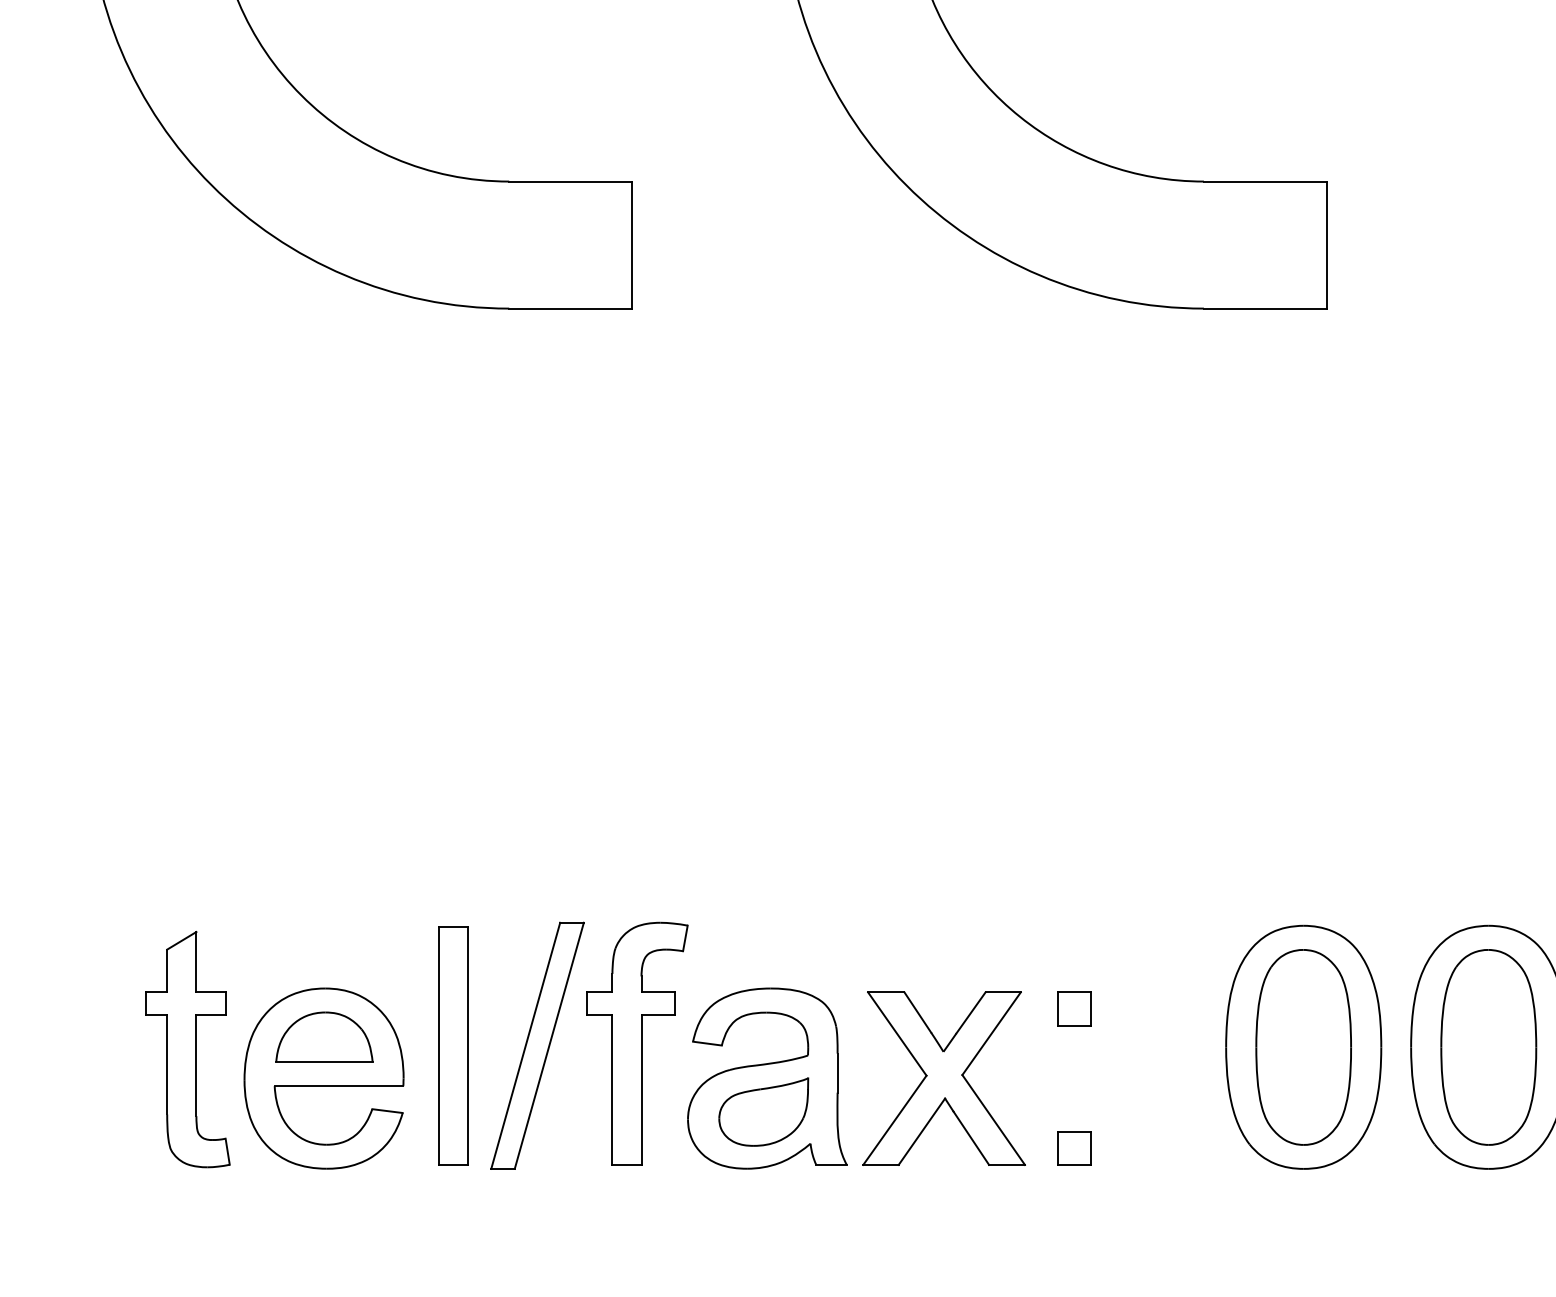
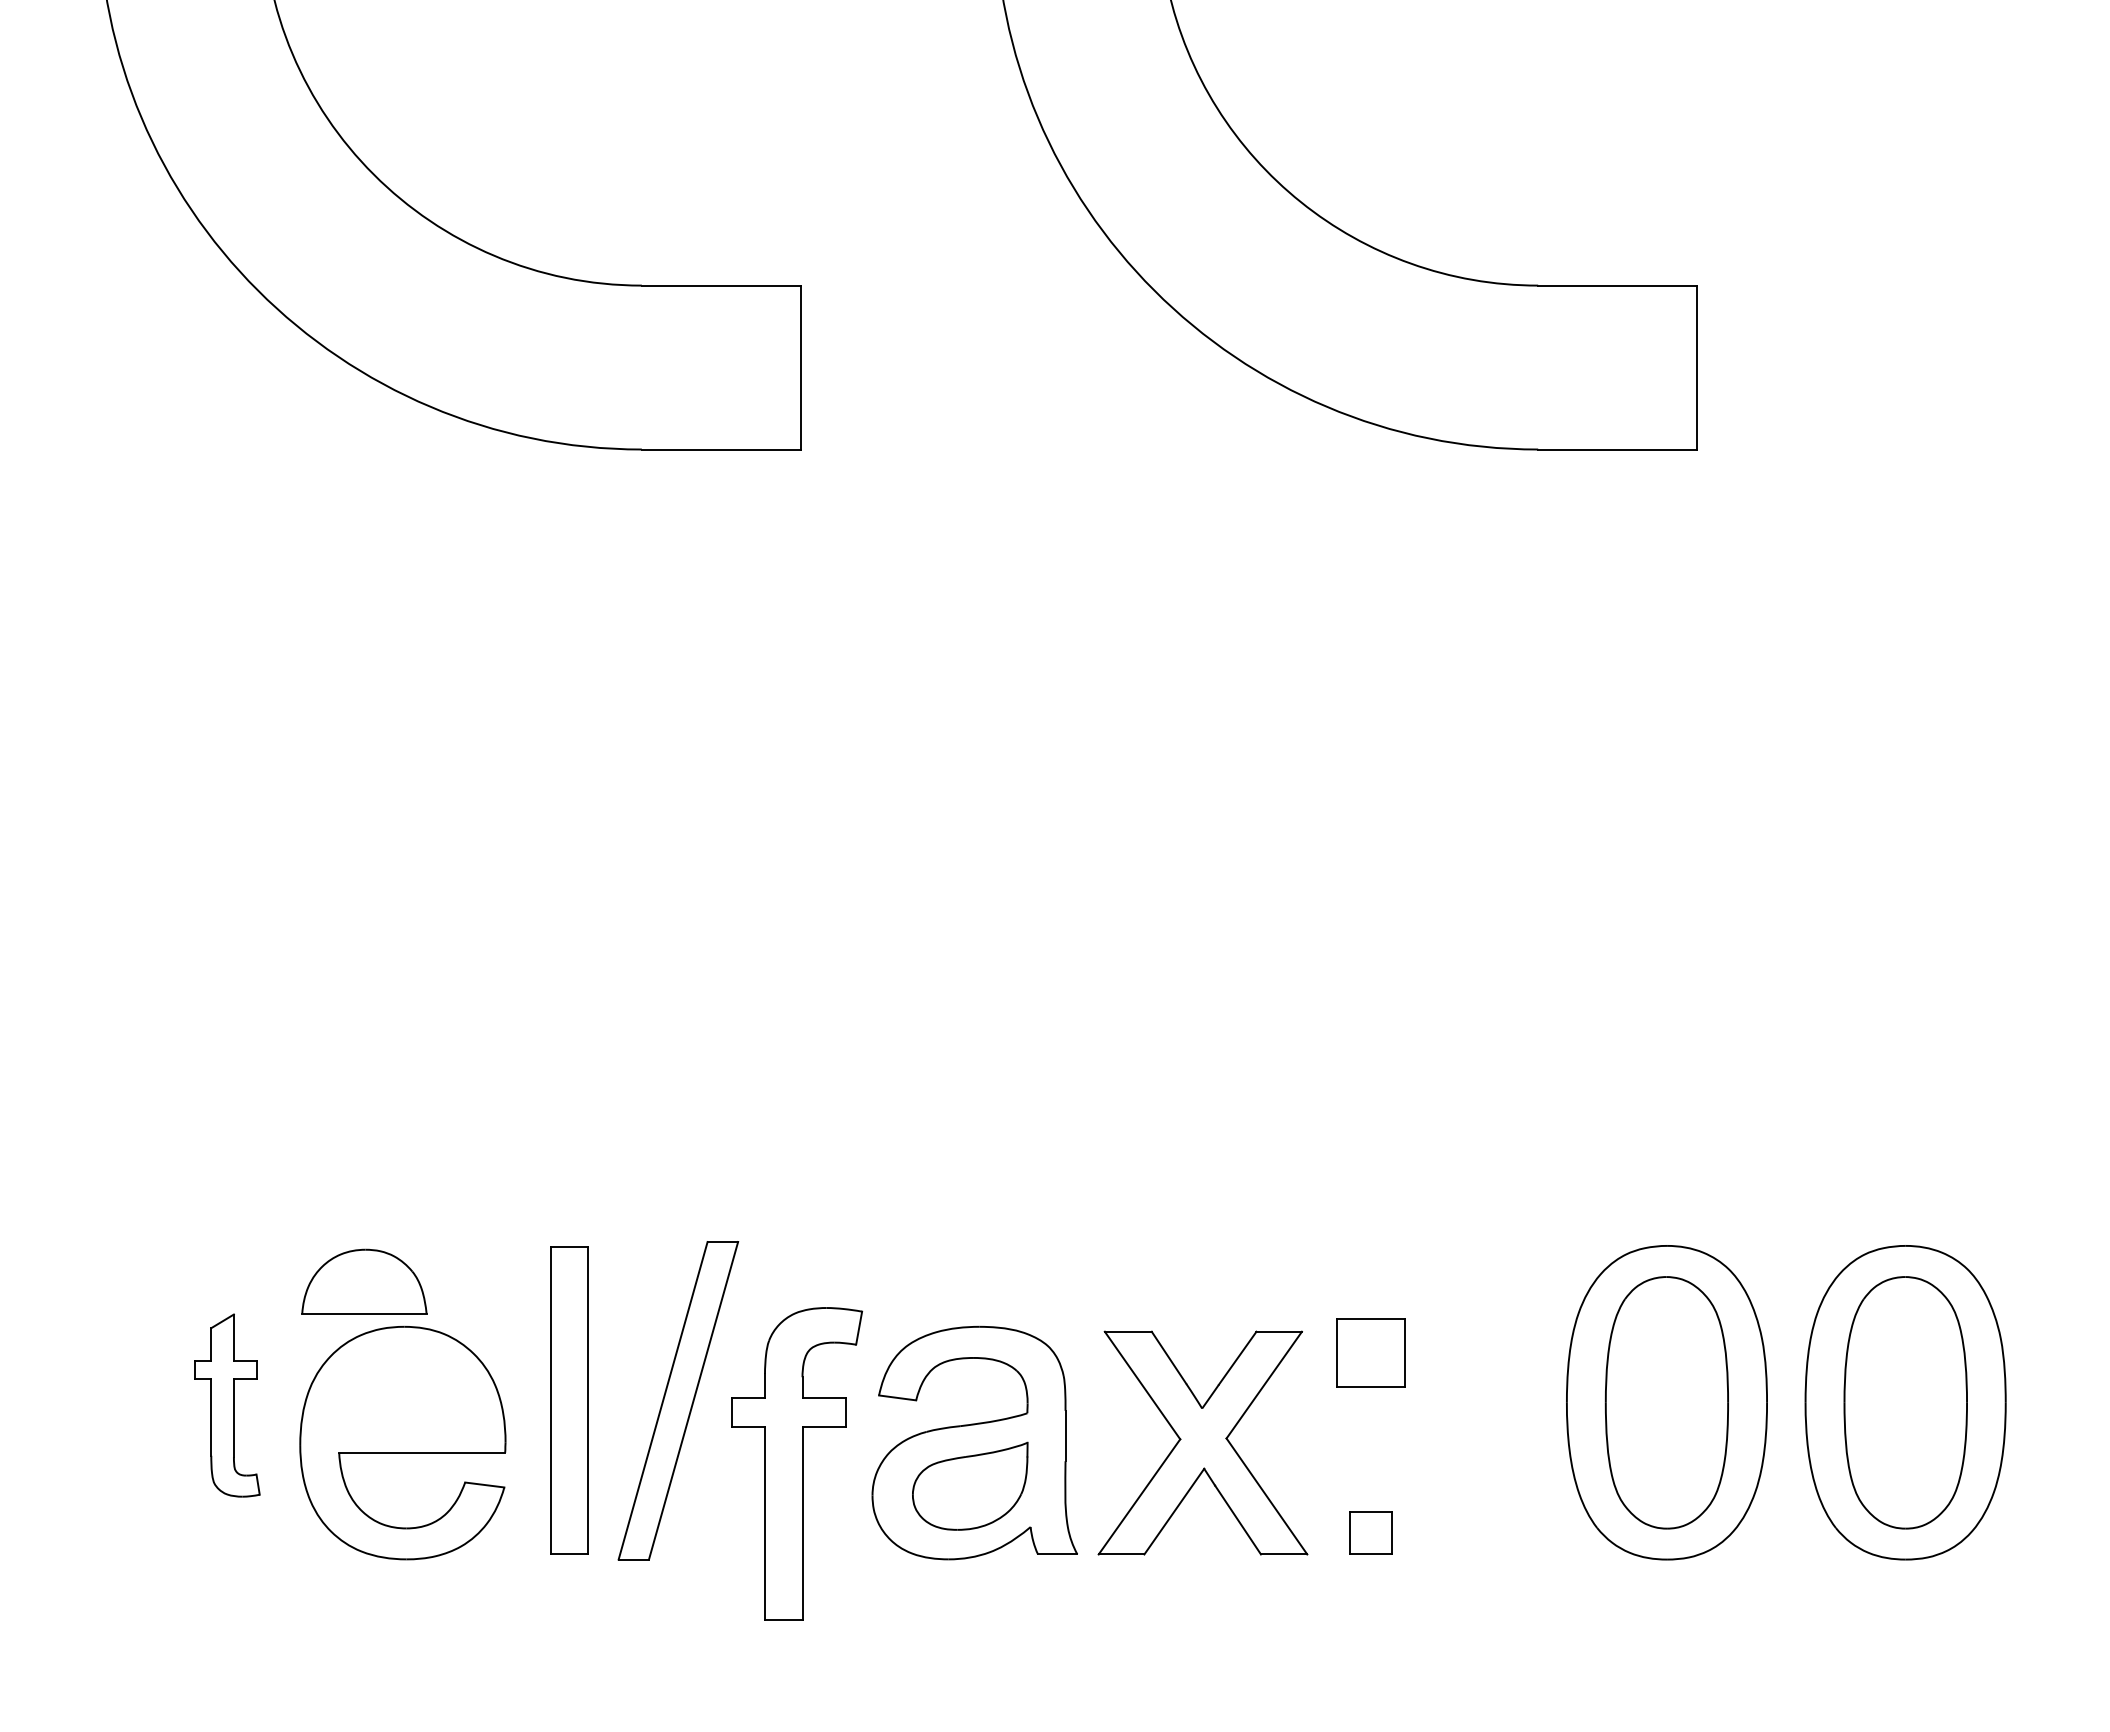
part: (1073, 1009) -> (1370, 1353), size x1.6
part: (324, 1037) -> (364, 1281), moved
part: (637, 1043) -> (797, 1463), moved
part: (188, 1049) -> (227, 1405), size x0.6

